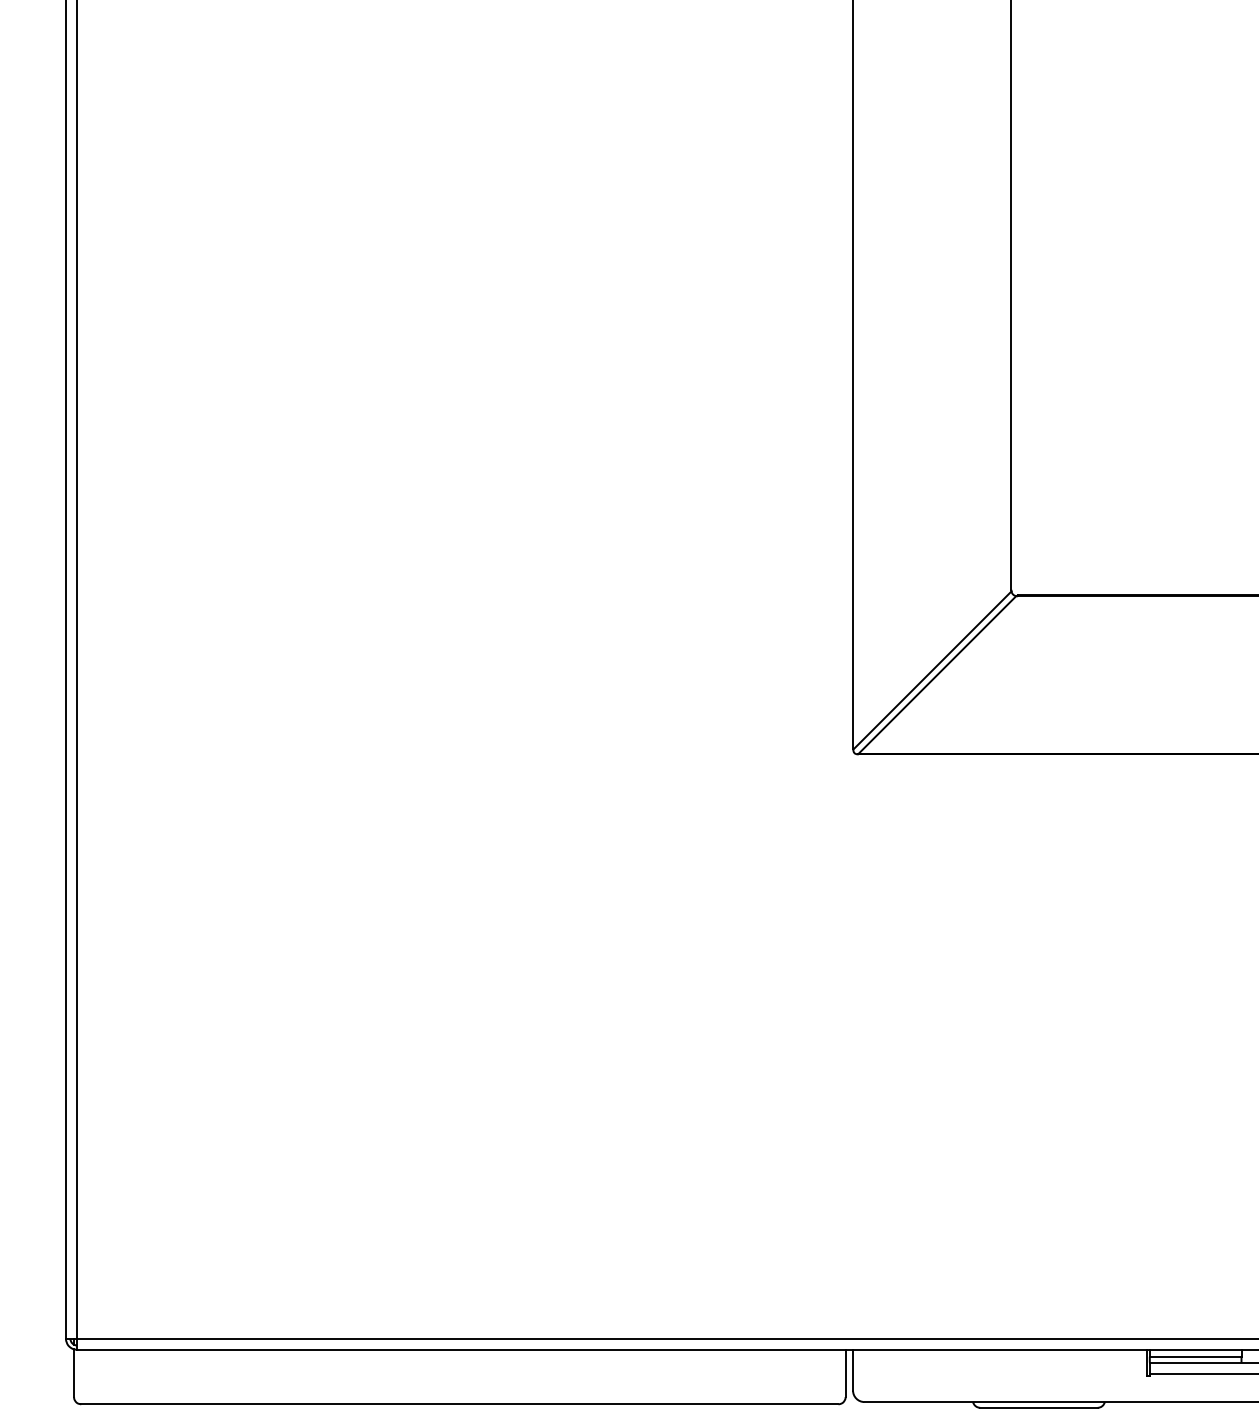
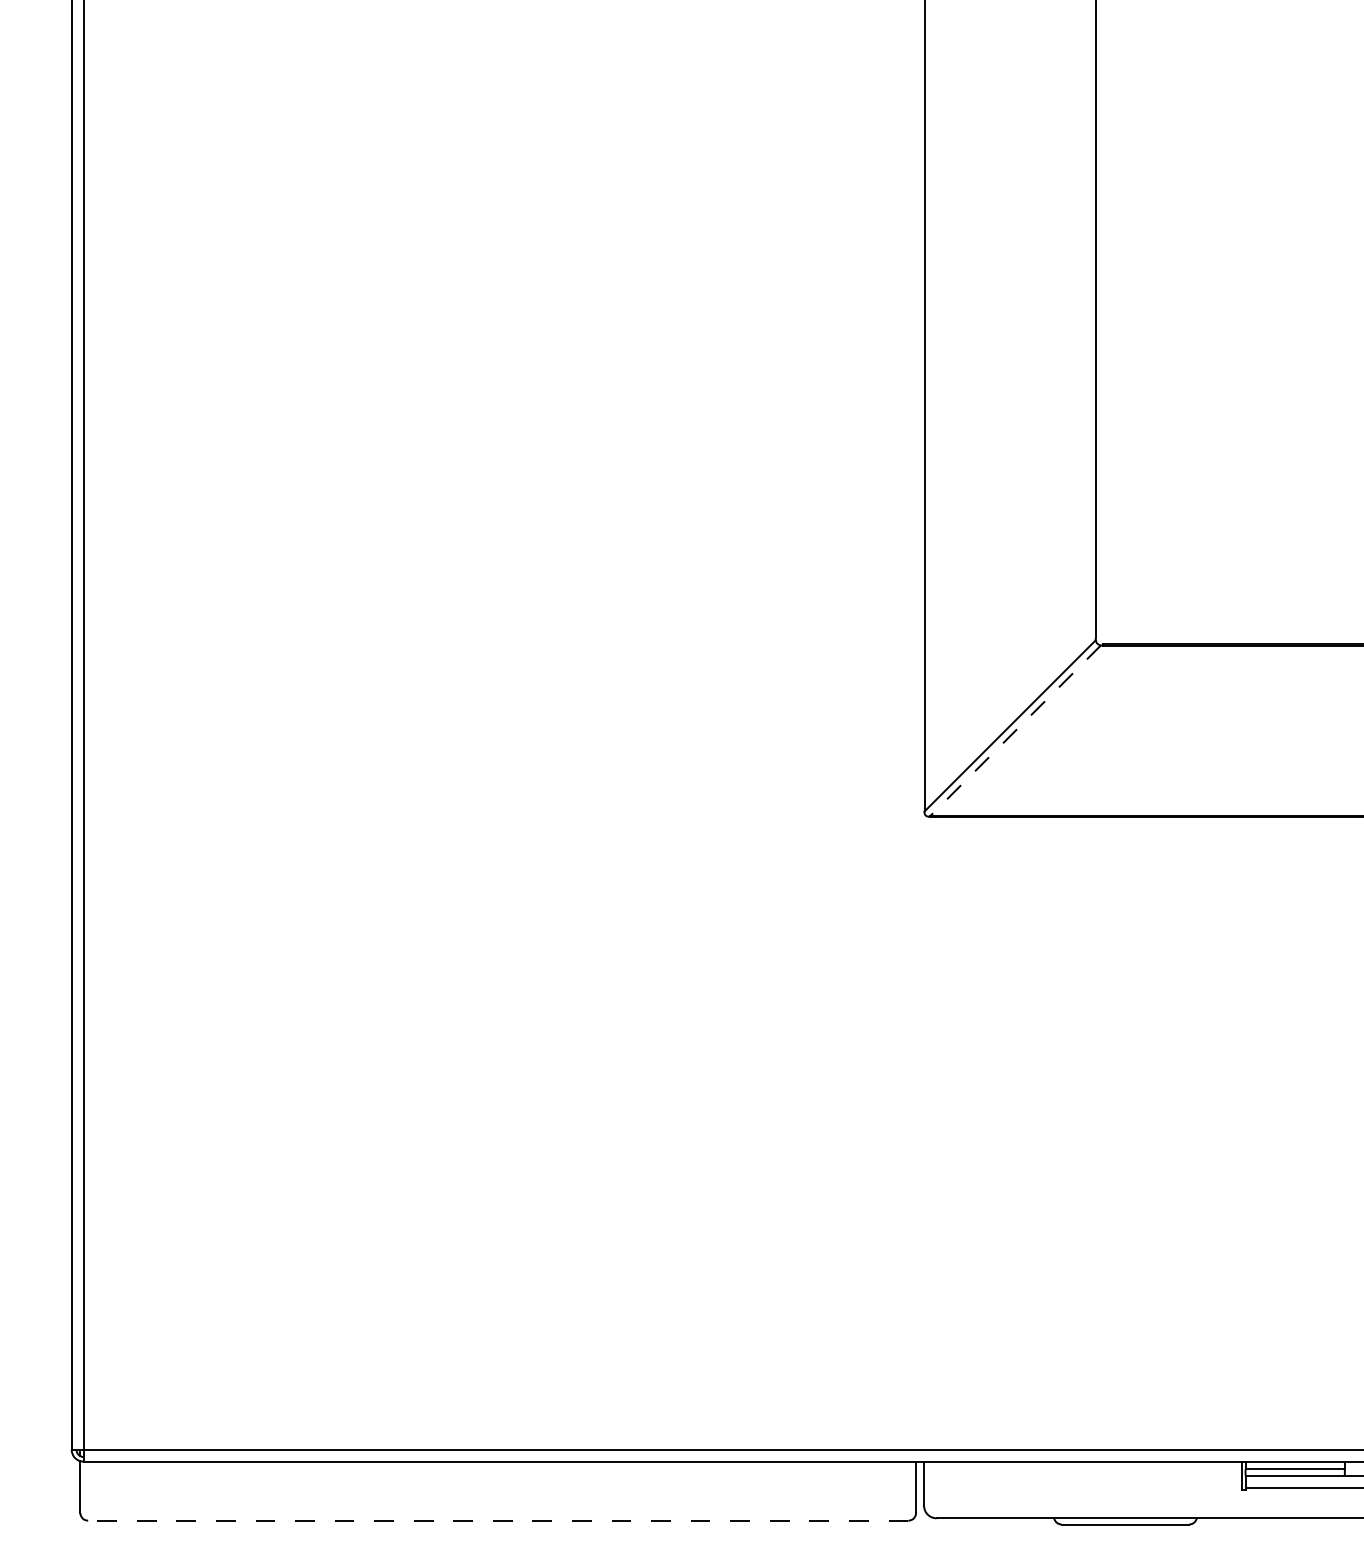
line: (937, 674) -> (1015, 730), solid -> dashed
line: (459, 1404) -> (497, 1520), solid -> dashed

